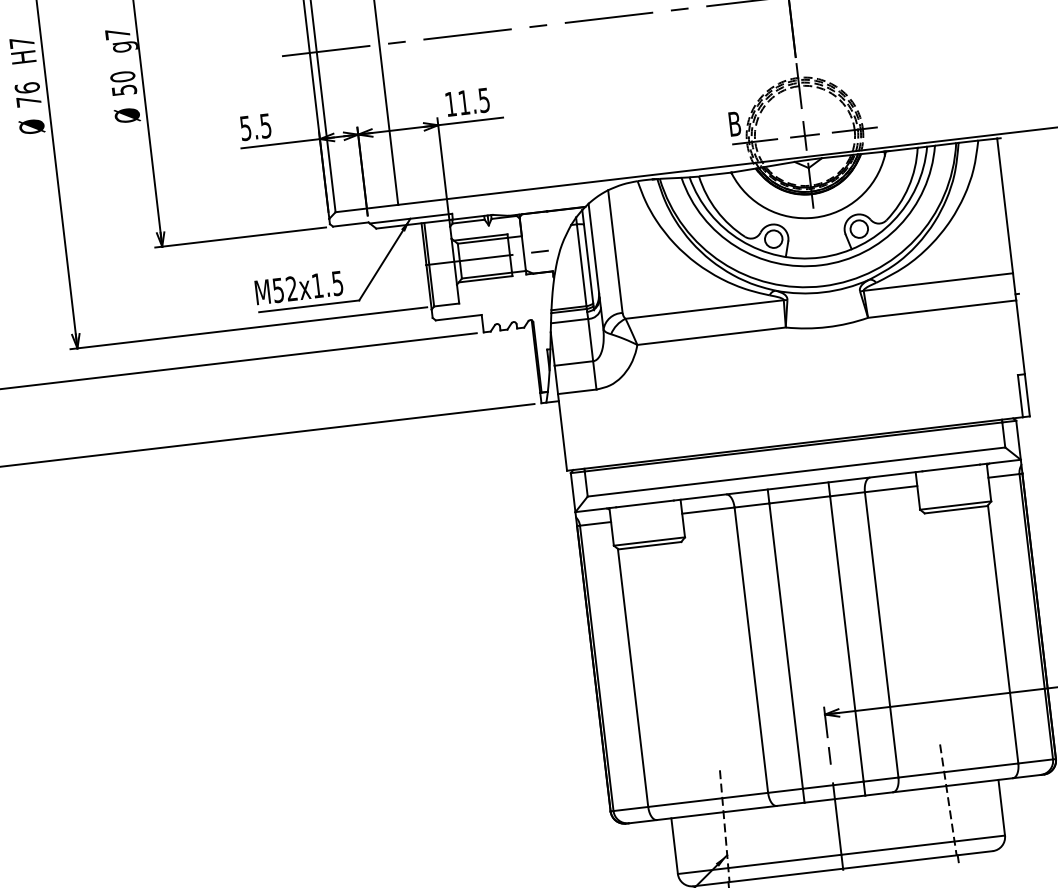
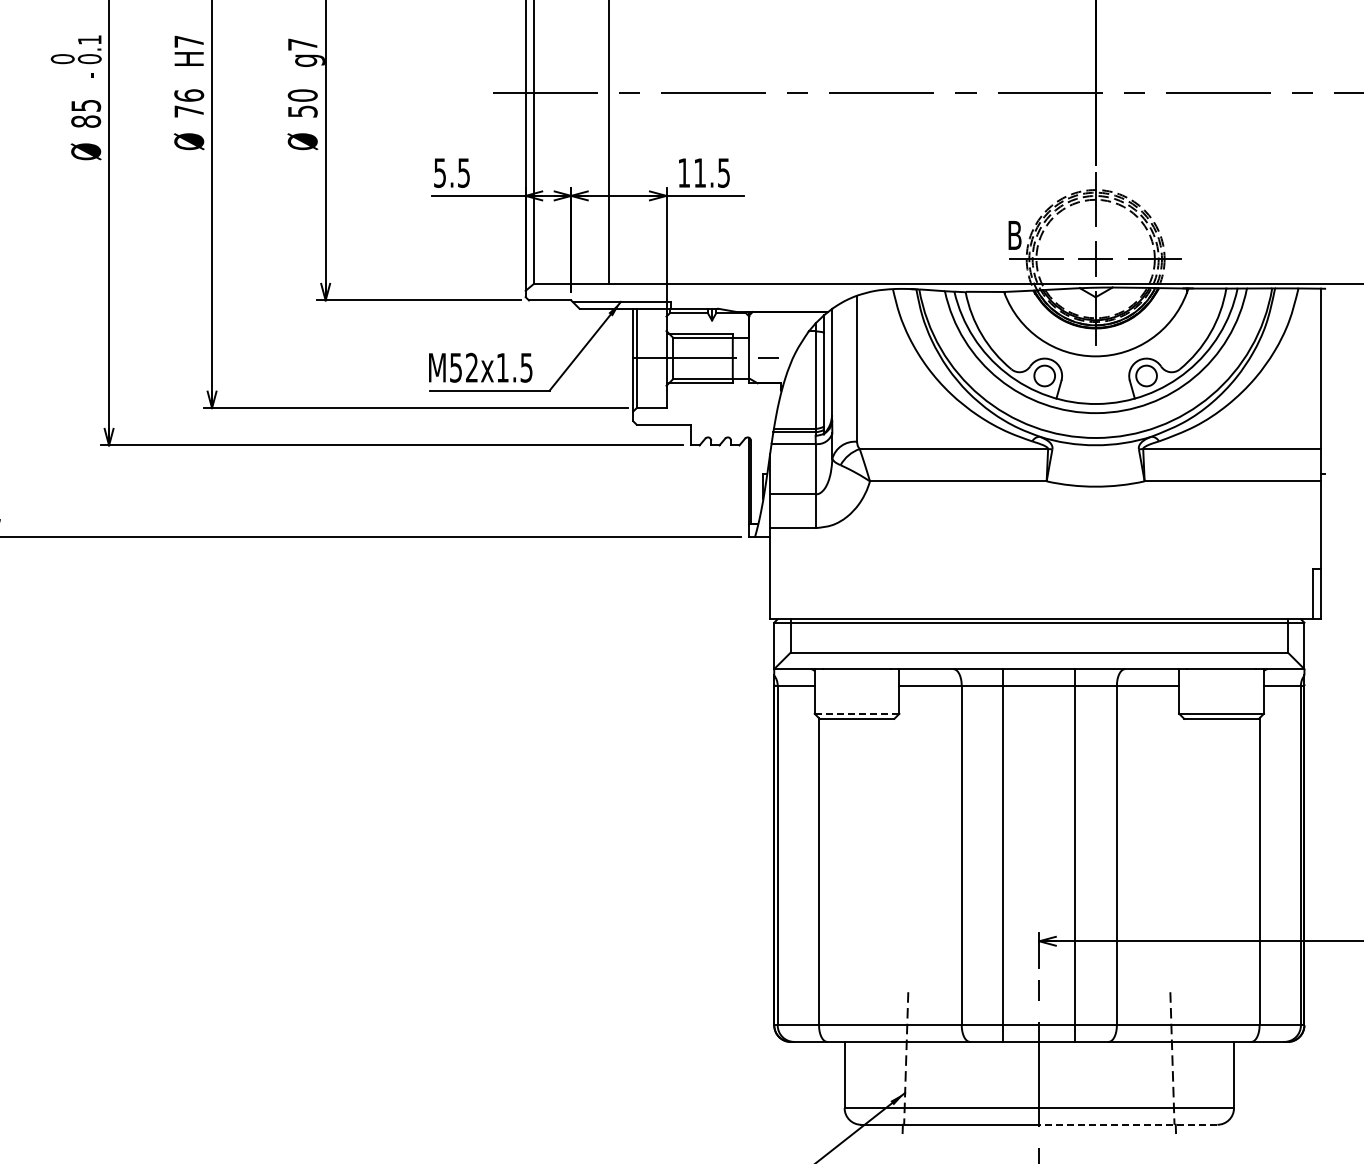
line: (648, 541) -> (856, 713), solid -> dashed
line: (917, 859) -> (1127, 1124), solid -> dashed

